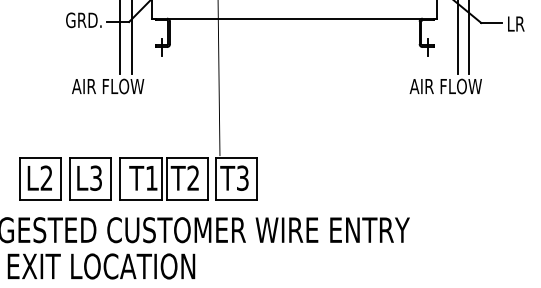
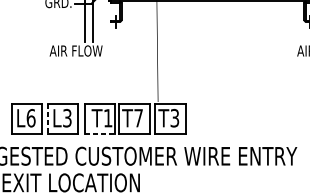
text: (46, 177) -> (31, 117), L2 -> L6
text: (193, 177) -> (138, 117), T2 -> T7
line: (69, 178) -> (47, 118), solid -> dashed
line: (140, 199) -> (99, 133), solid -> dashed

